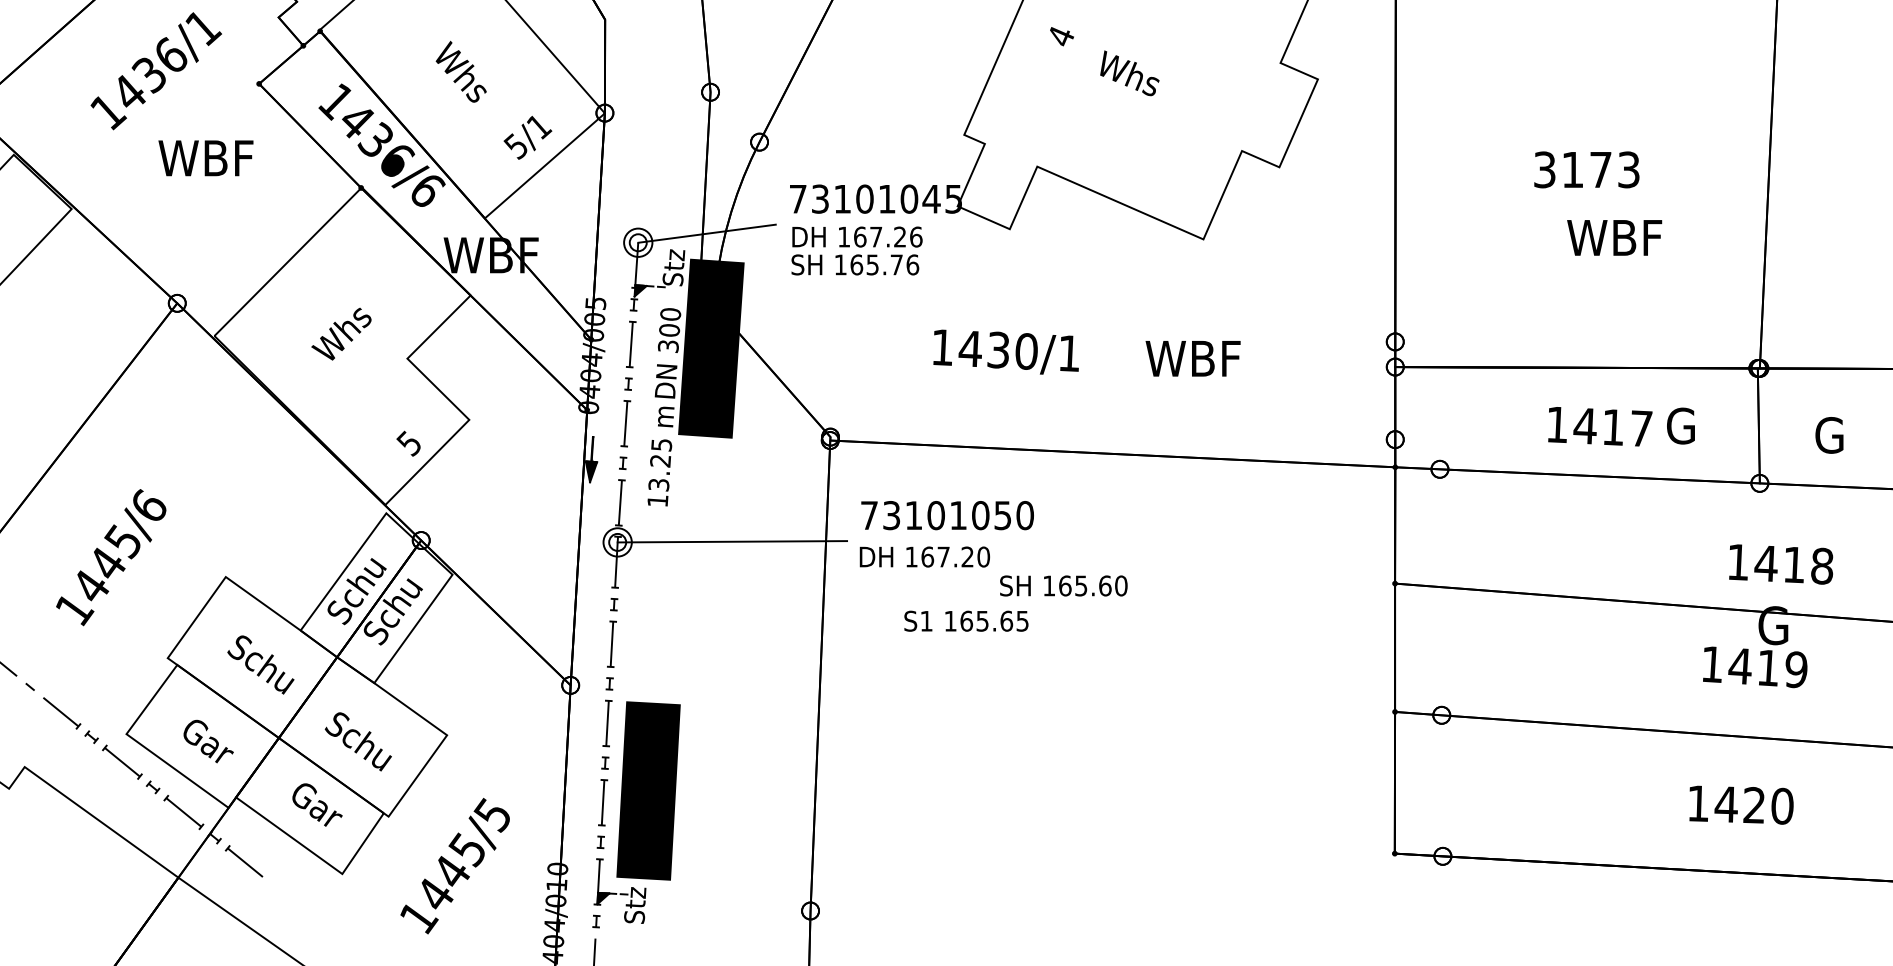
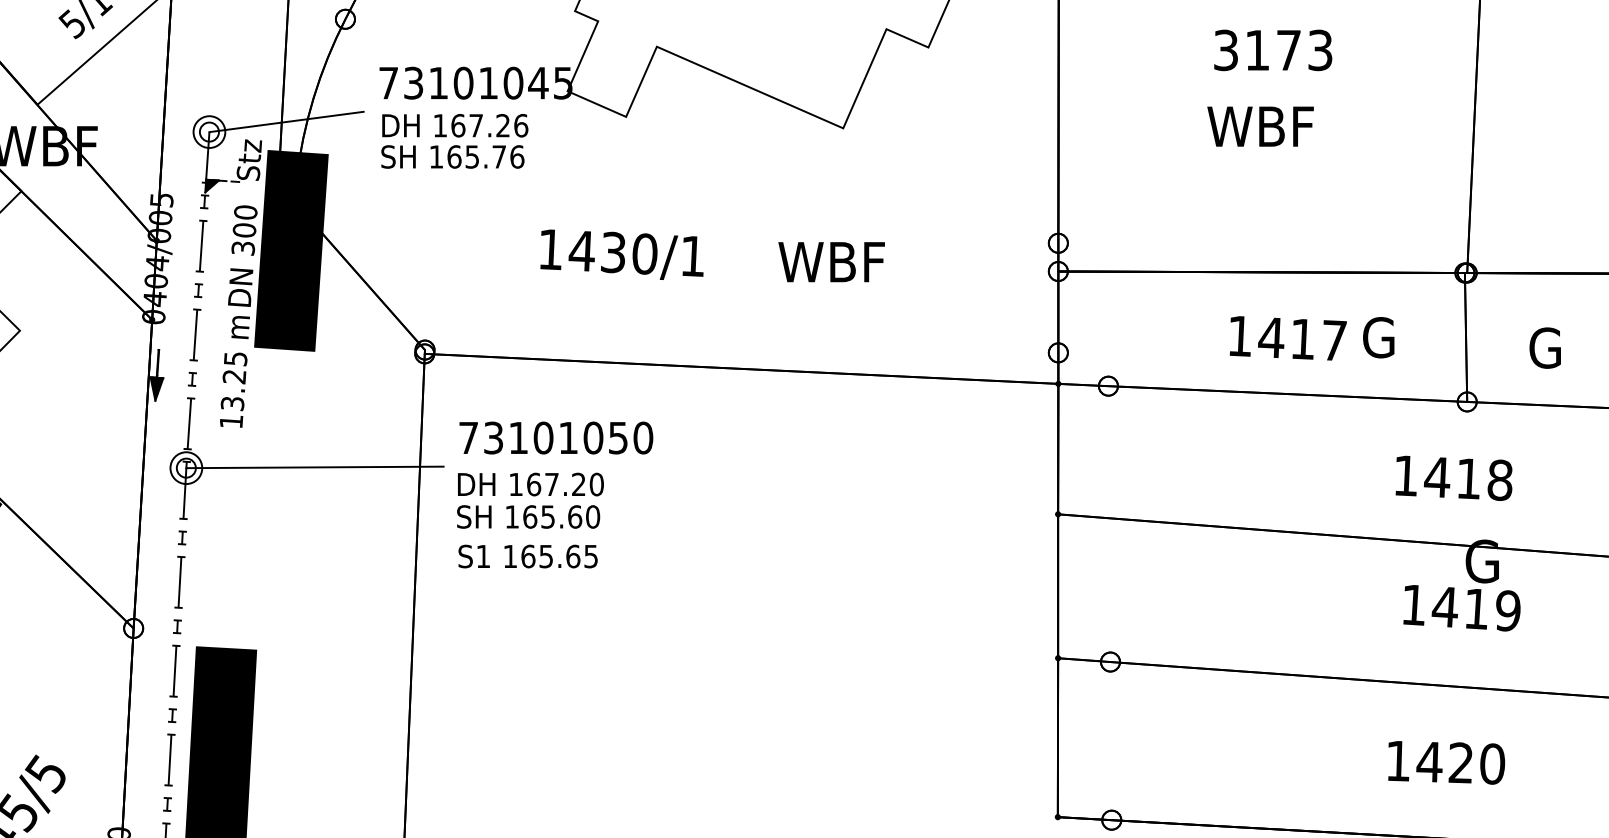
text: (1614, 237) -> (1260, 126), moved
text: (1781, 564) -> (1454, 478), moved
text: (1063, 585) -> (528, 516), moved
text: (966, 620) -> (528, 555), moved

